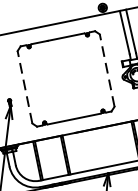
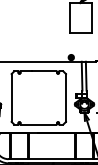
line: (107, 69) -> (66, 97), dashed -> solid
line: (24, 86) -> (11, 97), dashed -> solid

